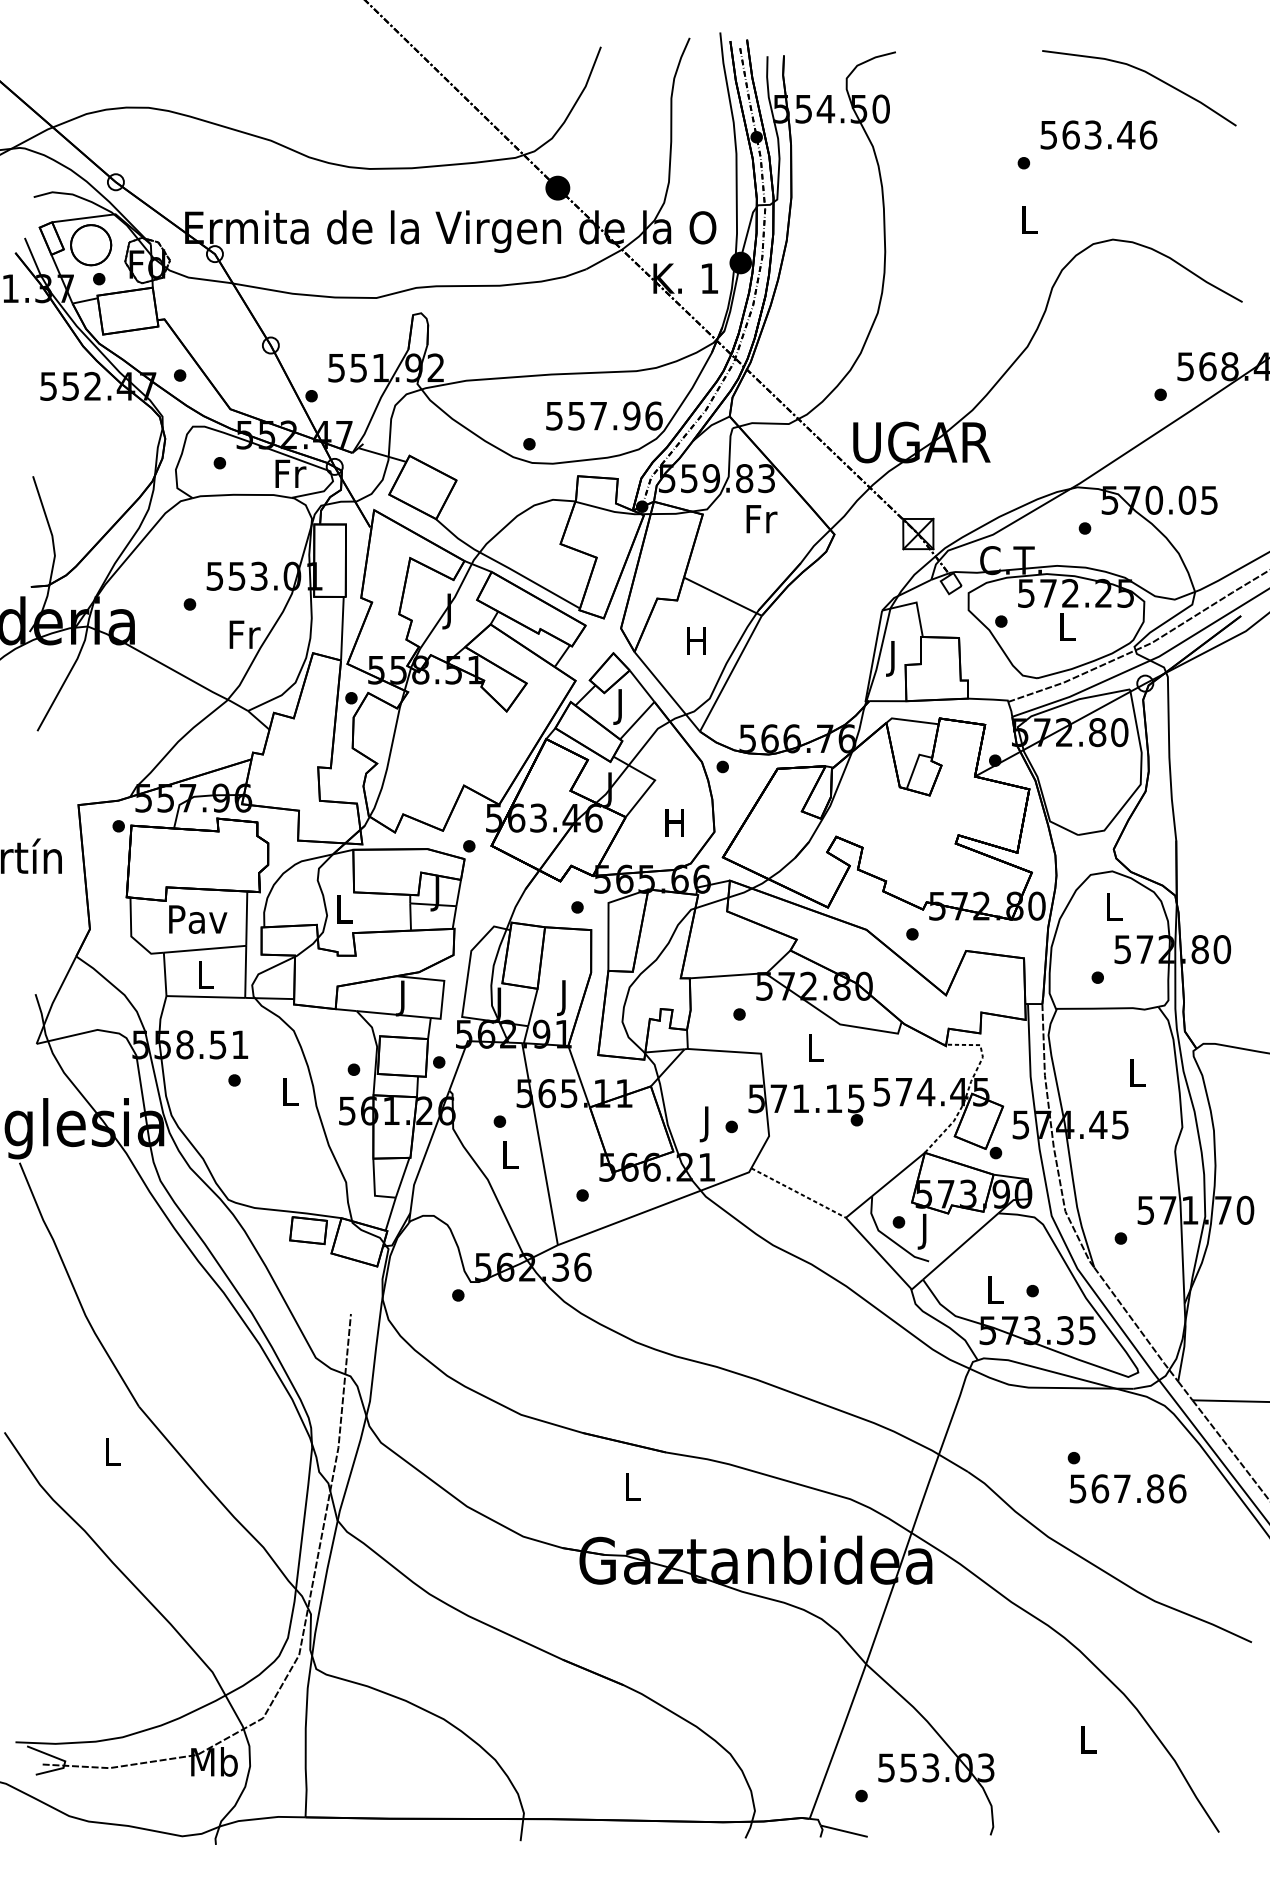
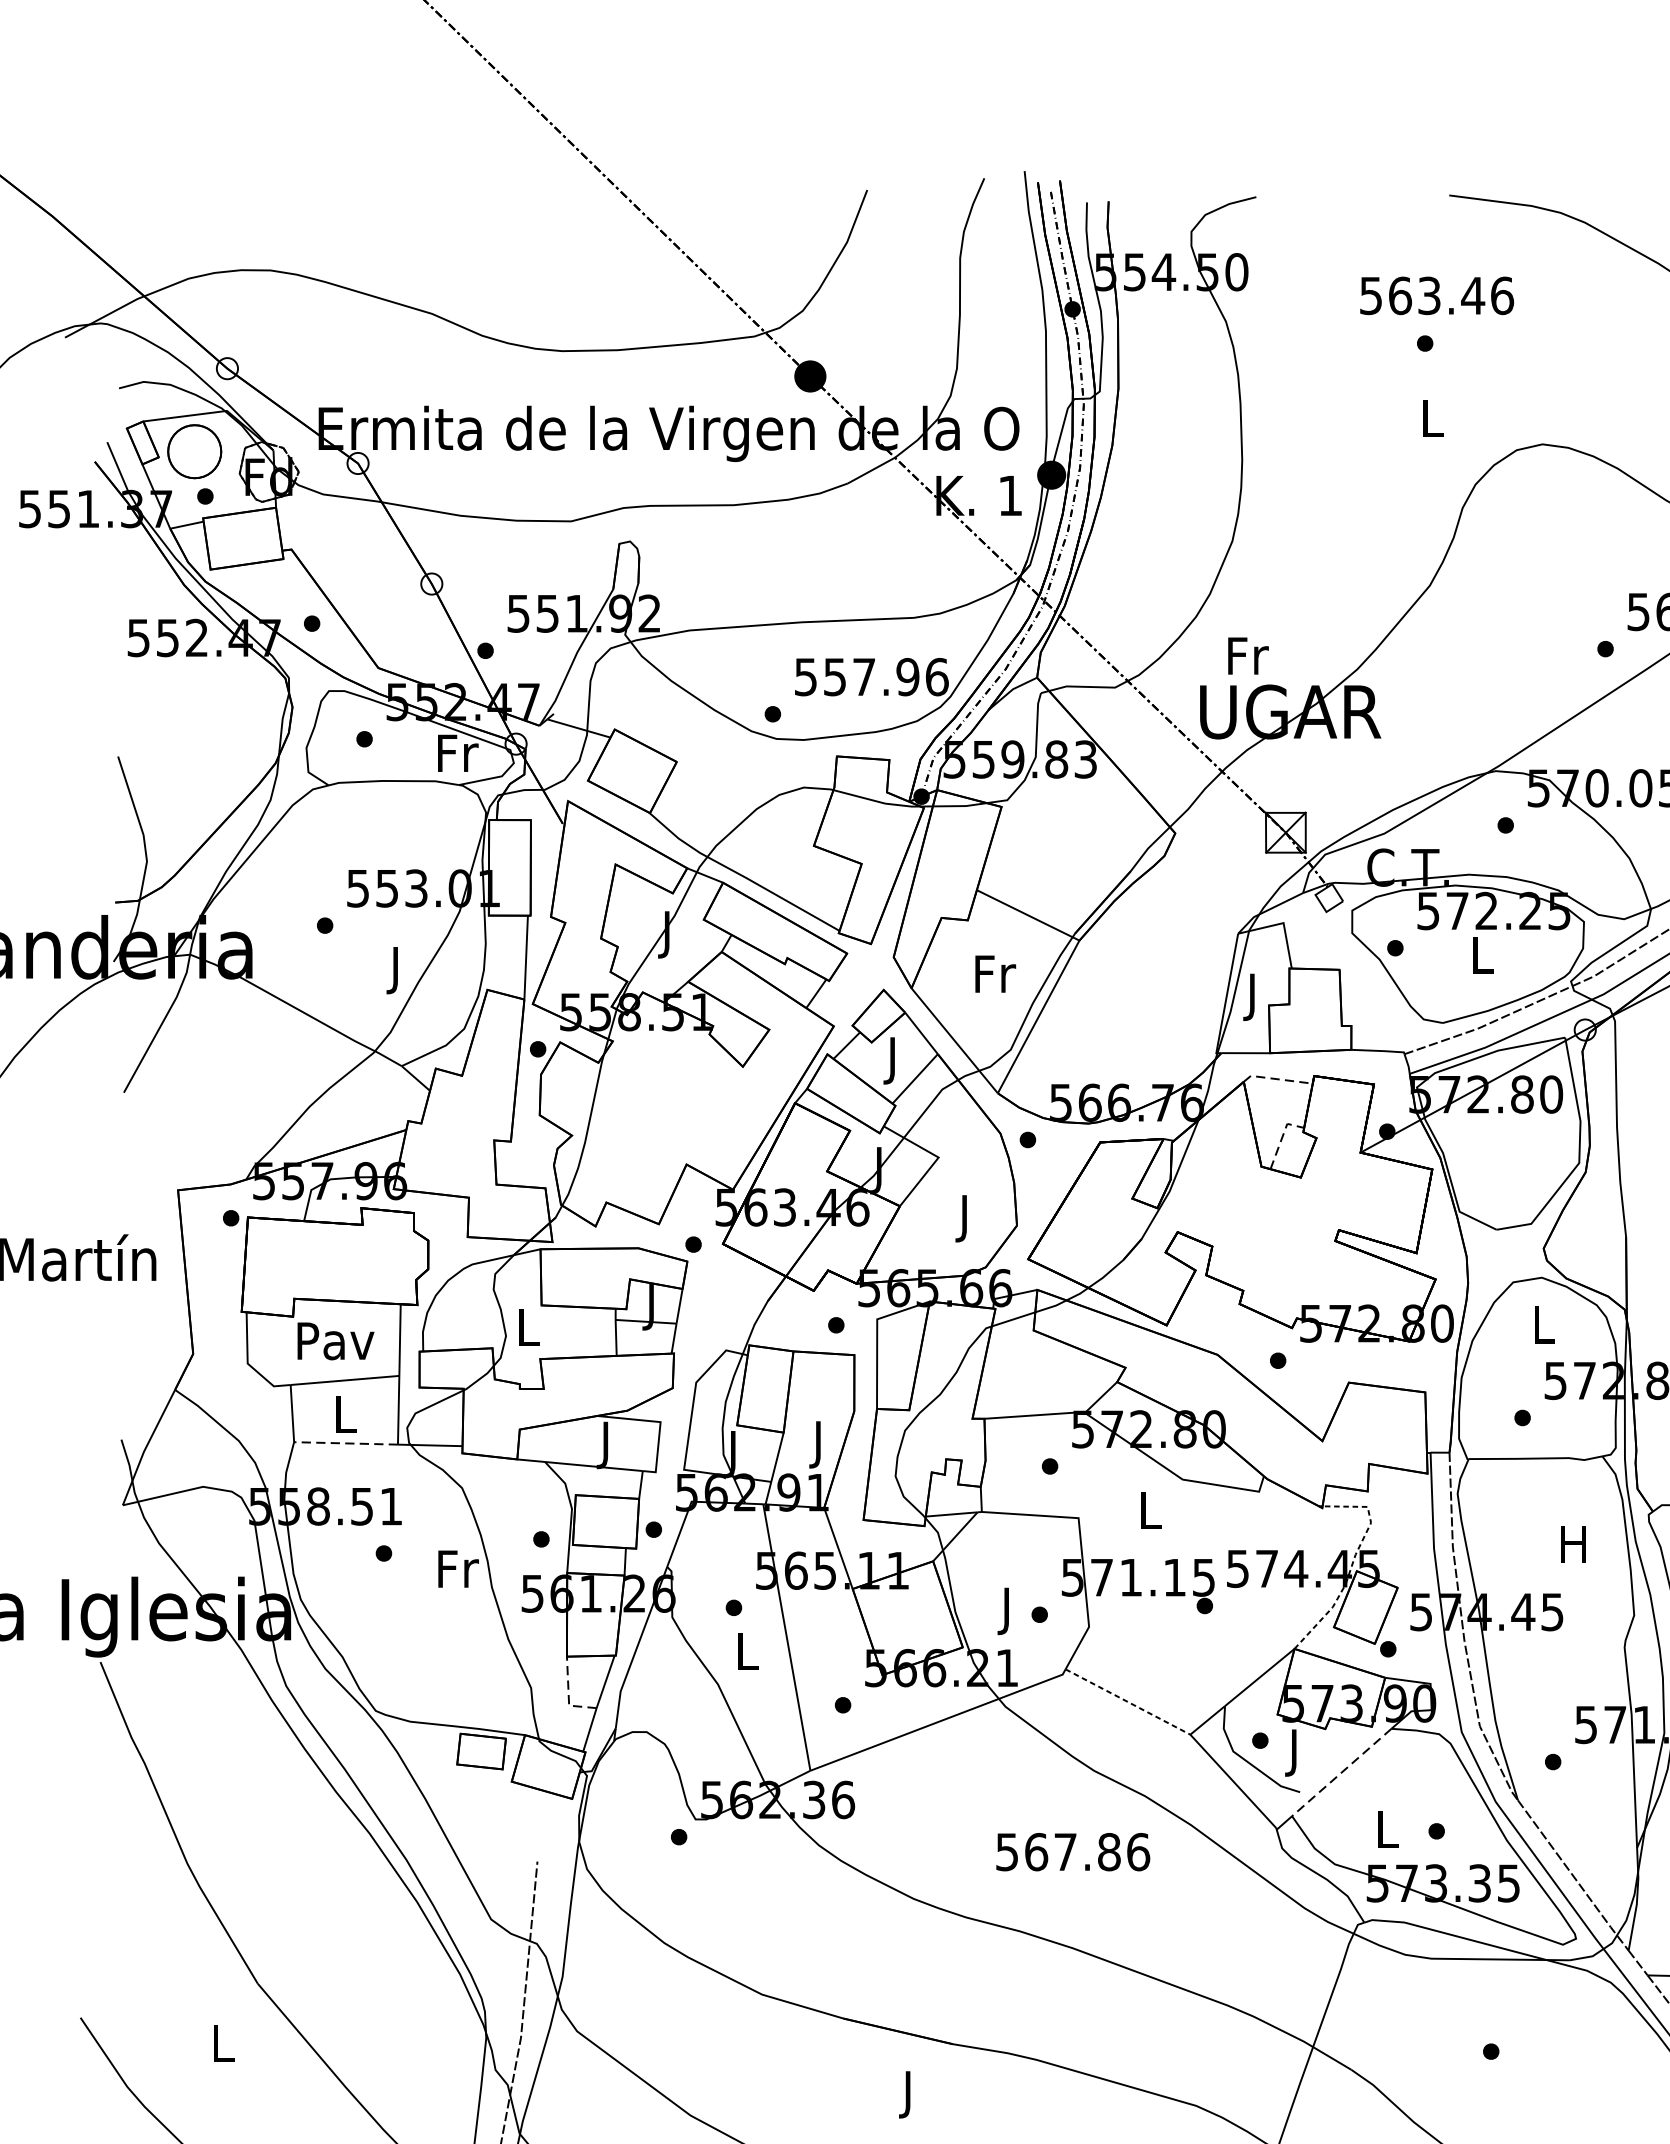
text: (1098, 134) -> (1436, 295), moved
text: (761, 519) -> (1247, 656), moved
text: (244, 638) -> (397, 970), Fr -> J
text: (698, 641) -> (995, 974), H -> Fr
line: (911, 720) -> (1276, 1078), solid -> dashed
line: (915, 764) -> (1282, 1136), solid -> dashed
text: (674, 826) -> (964, 1218), H -> J
line: (205, 996) -> (345, 1442), solid -> dashed
text: (1136, 1072) -> (1573, 1542), L -> H
text: (290, 1092) -> (457, 1569), L -> Fr
line: (374, 1187) -> (568, 1694), solid -> dashed
line: (960, 1246) -> (1341, 1772), solid -> dashed
text: (1127, 1488) -> (1072, 1851), moved
text: (632, 1490) -> (908, 2094), L -> J

